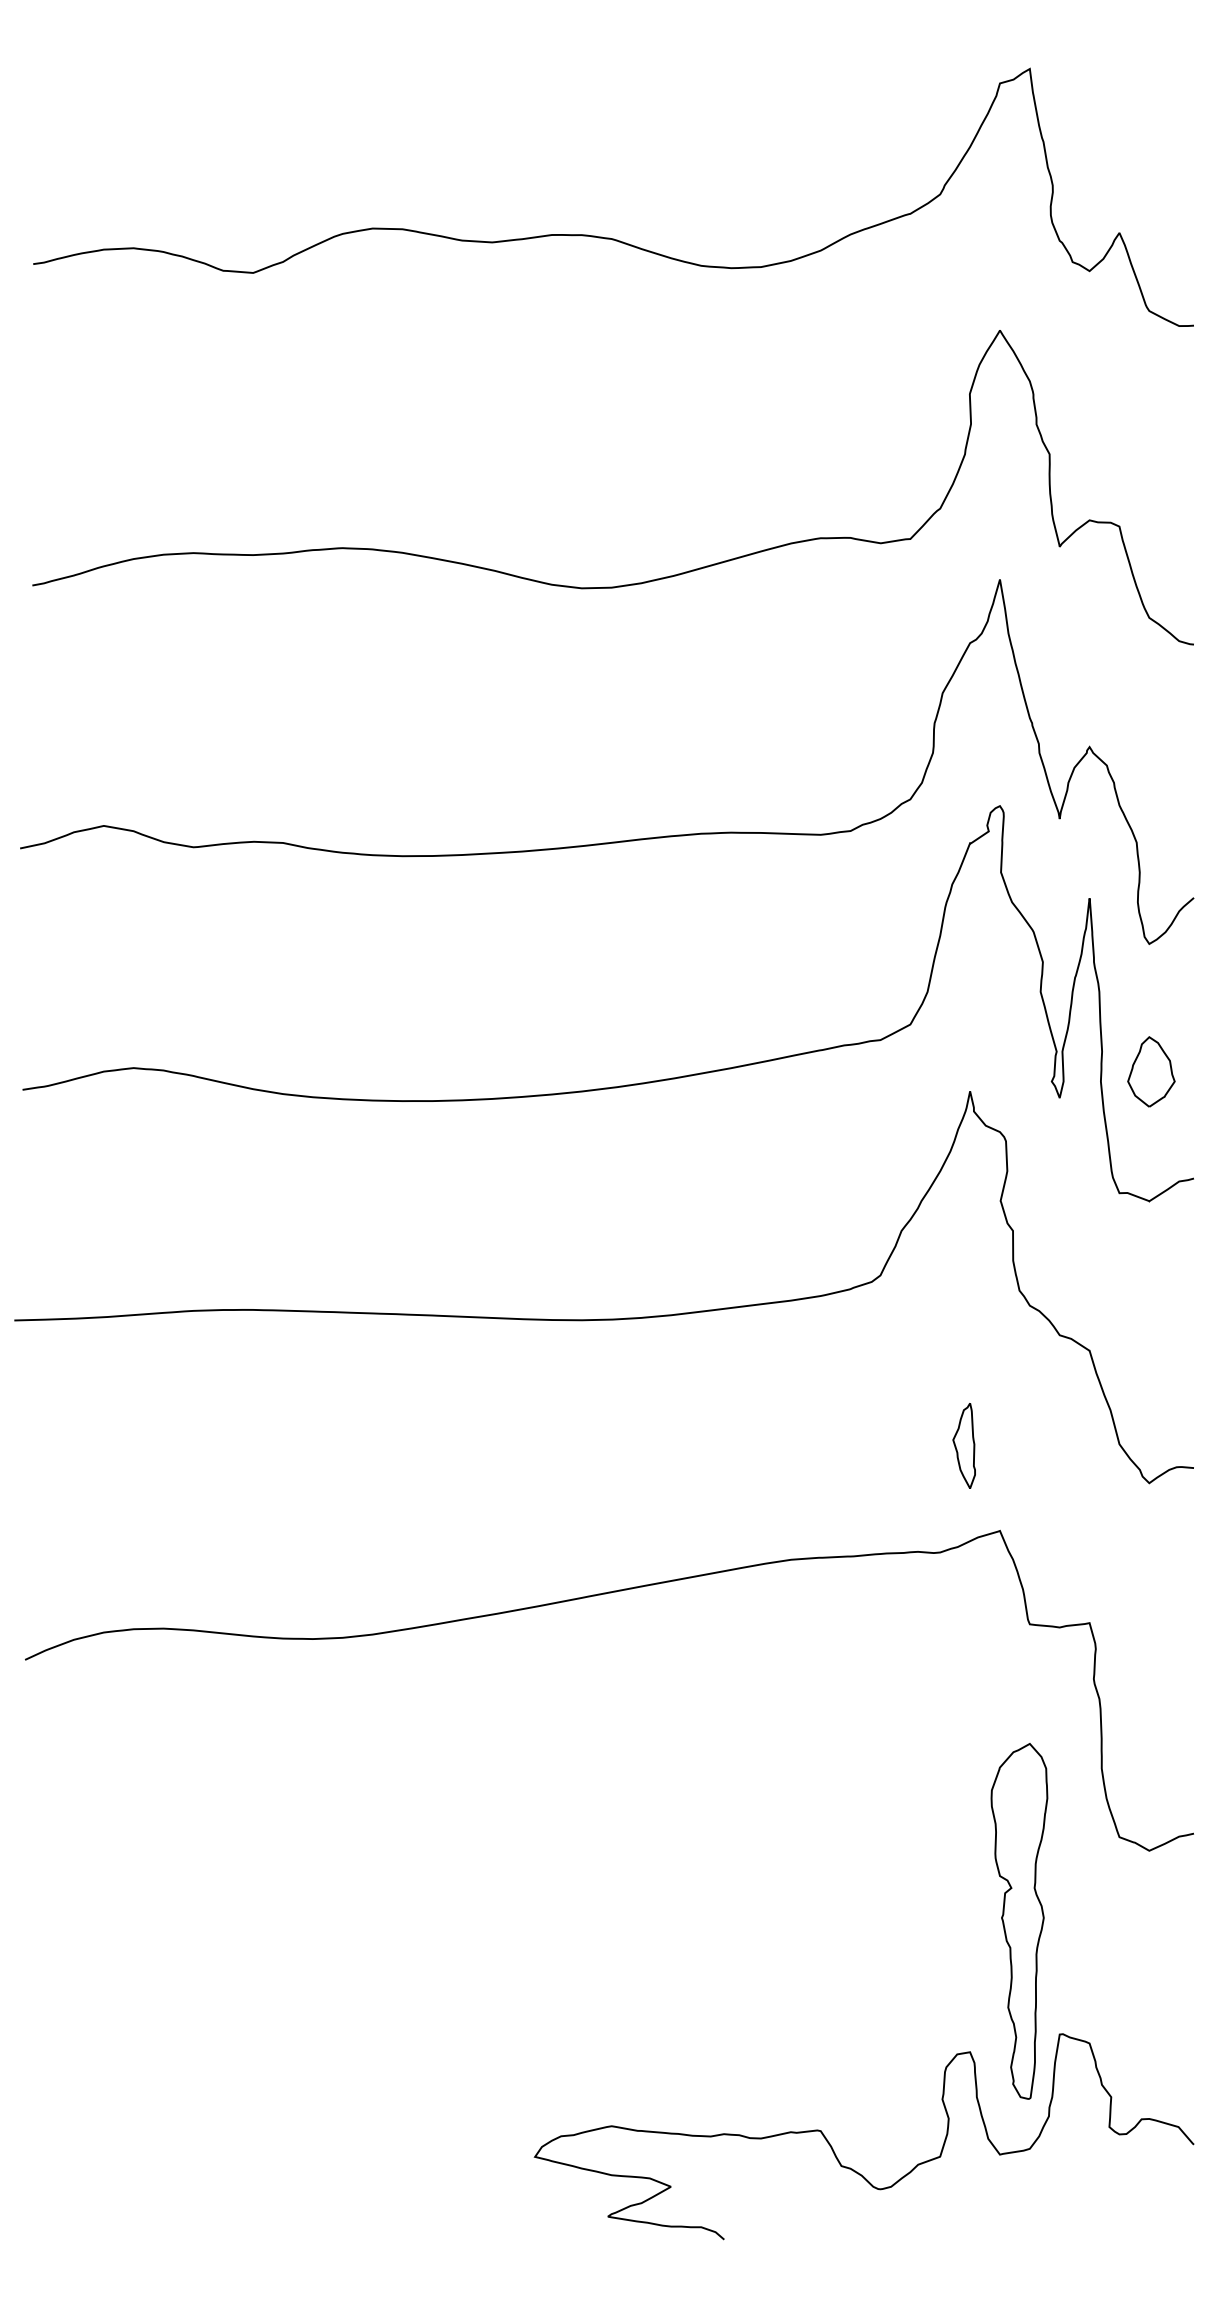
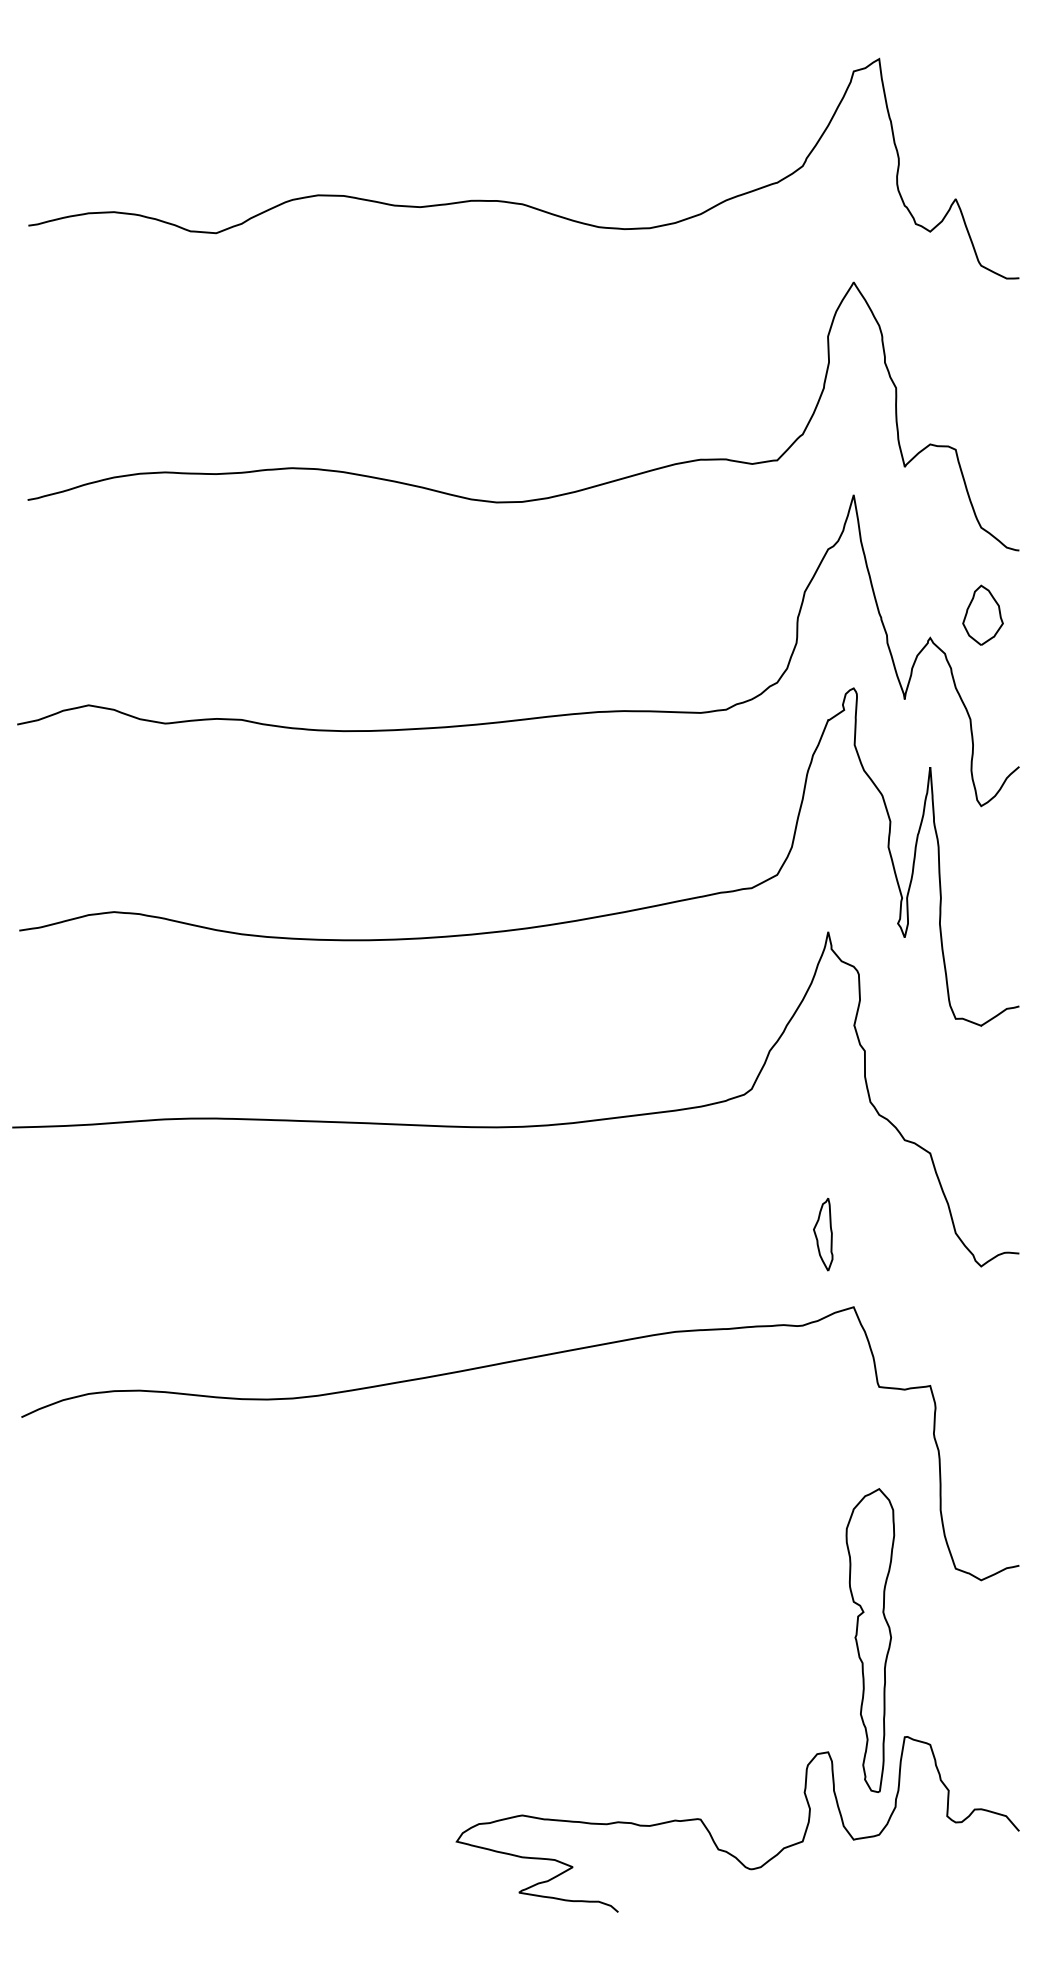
part: (1150, 1070) -> (982, 614), moved

